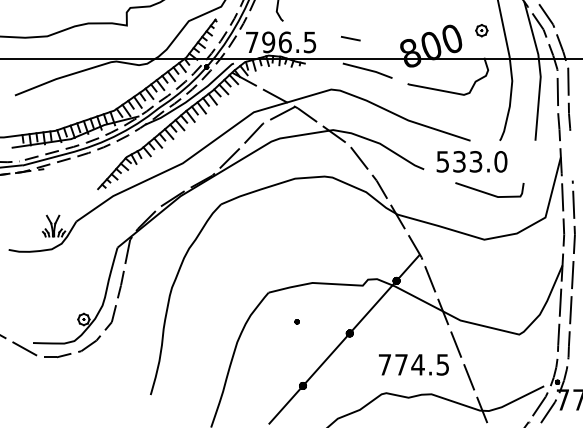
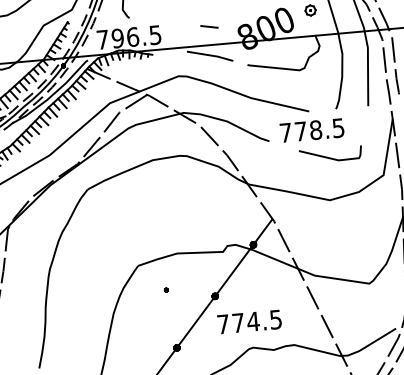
line: (350, 38) -> (209, 26), moved
text: (471, 161) -> (311, 130), 533.0 -> 778.5
text: (413, 364) -> (249, 321), moved

